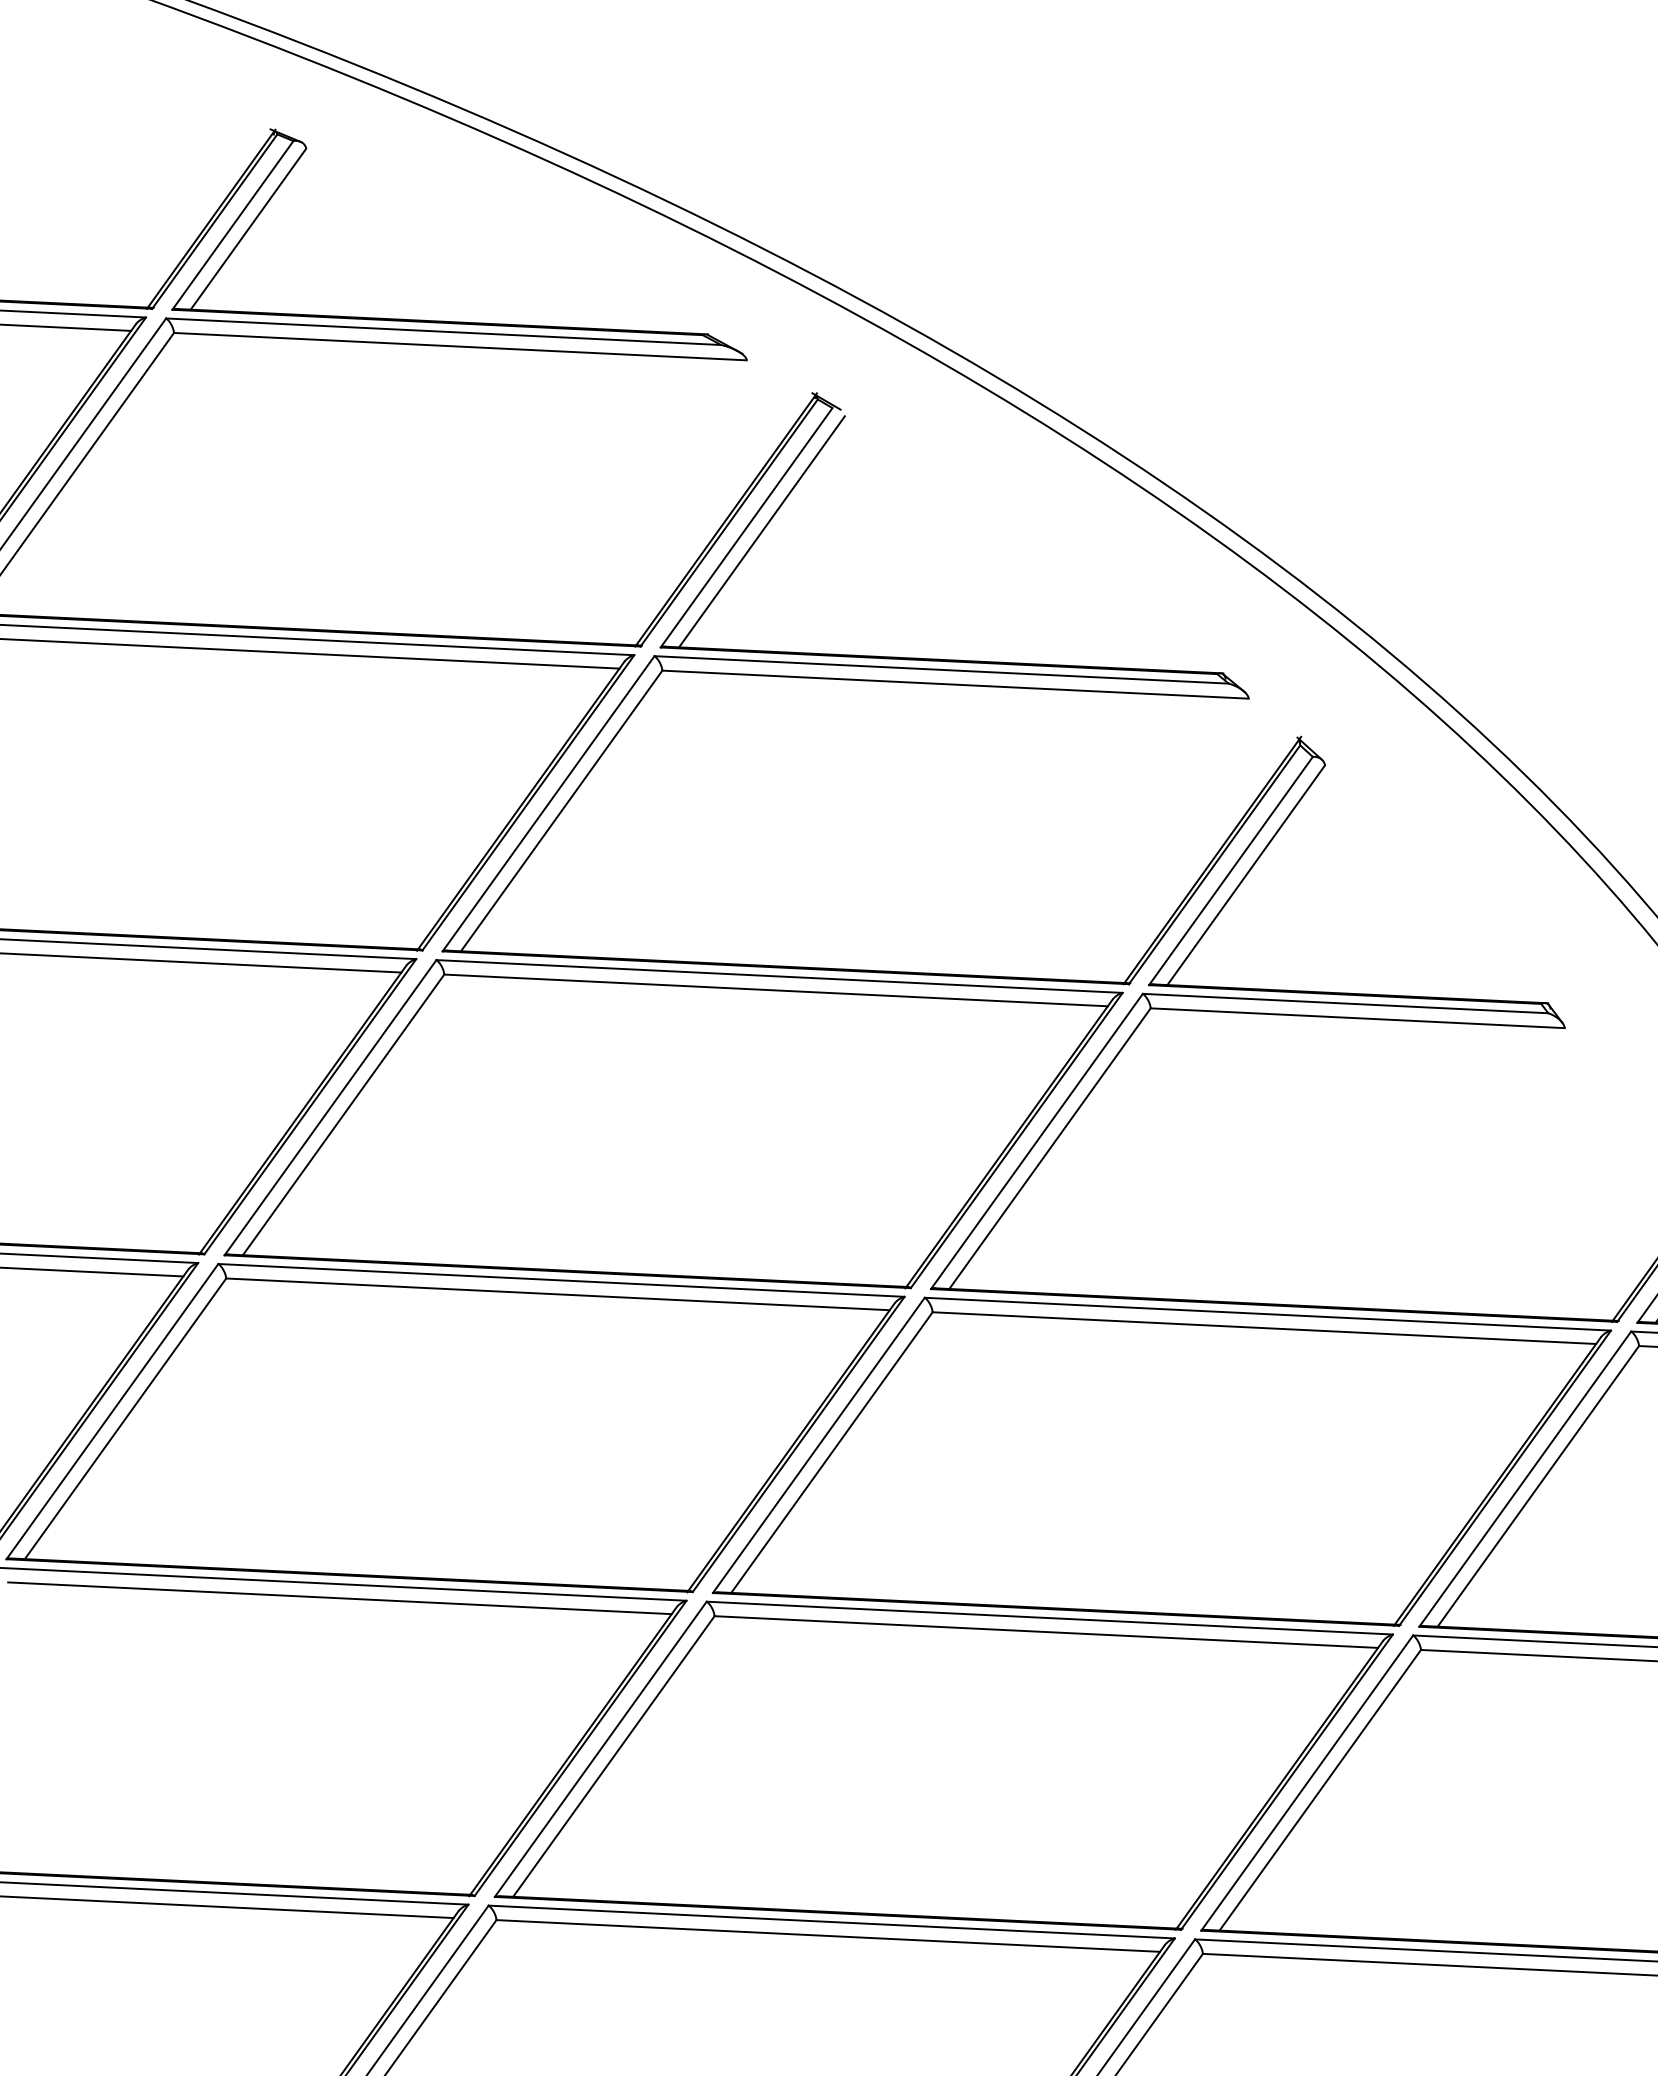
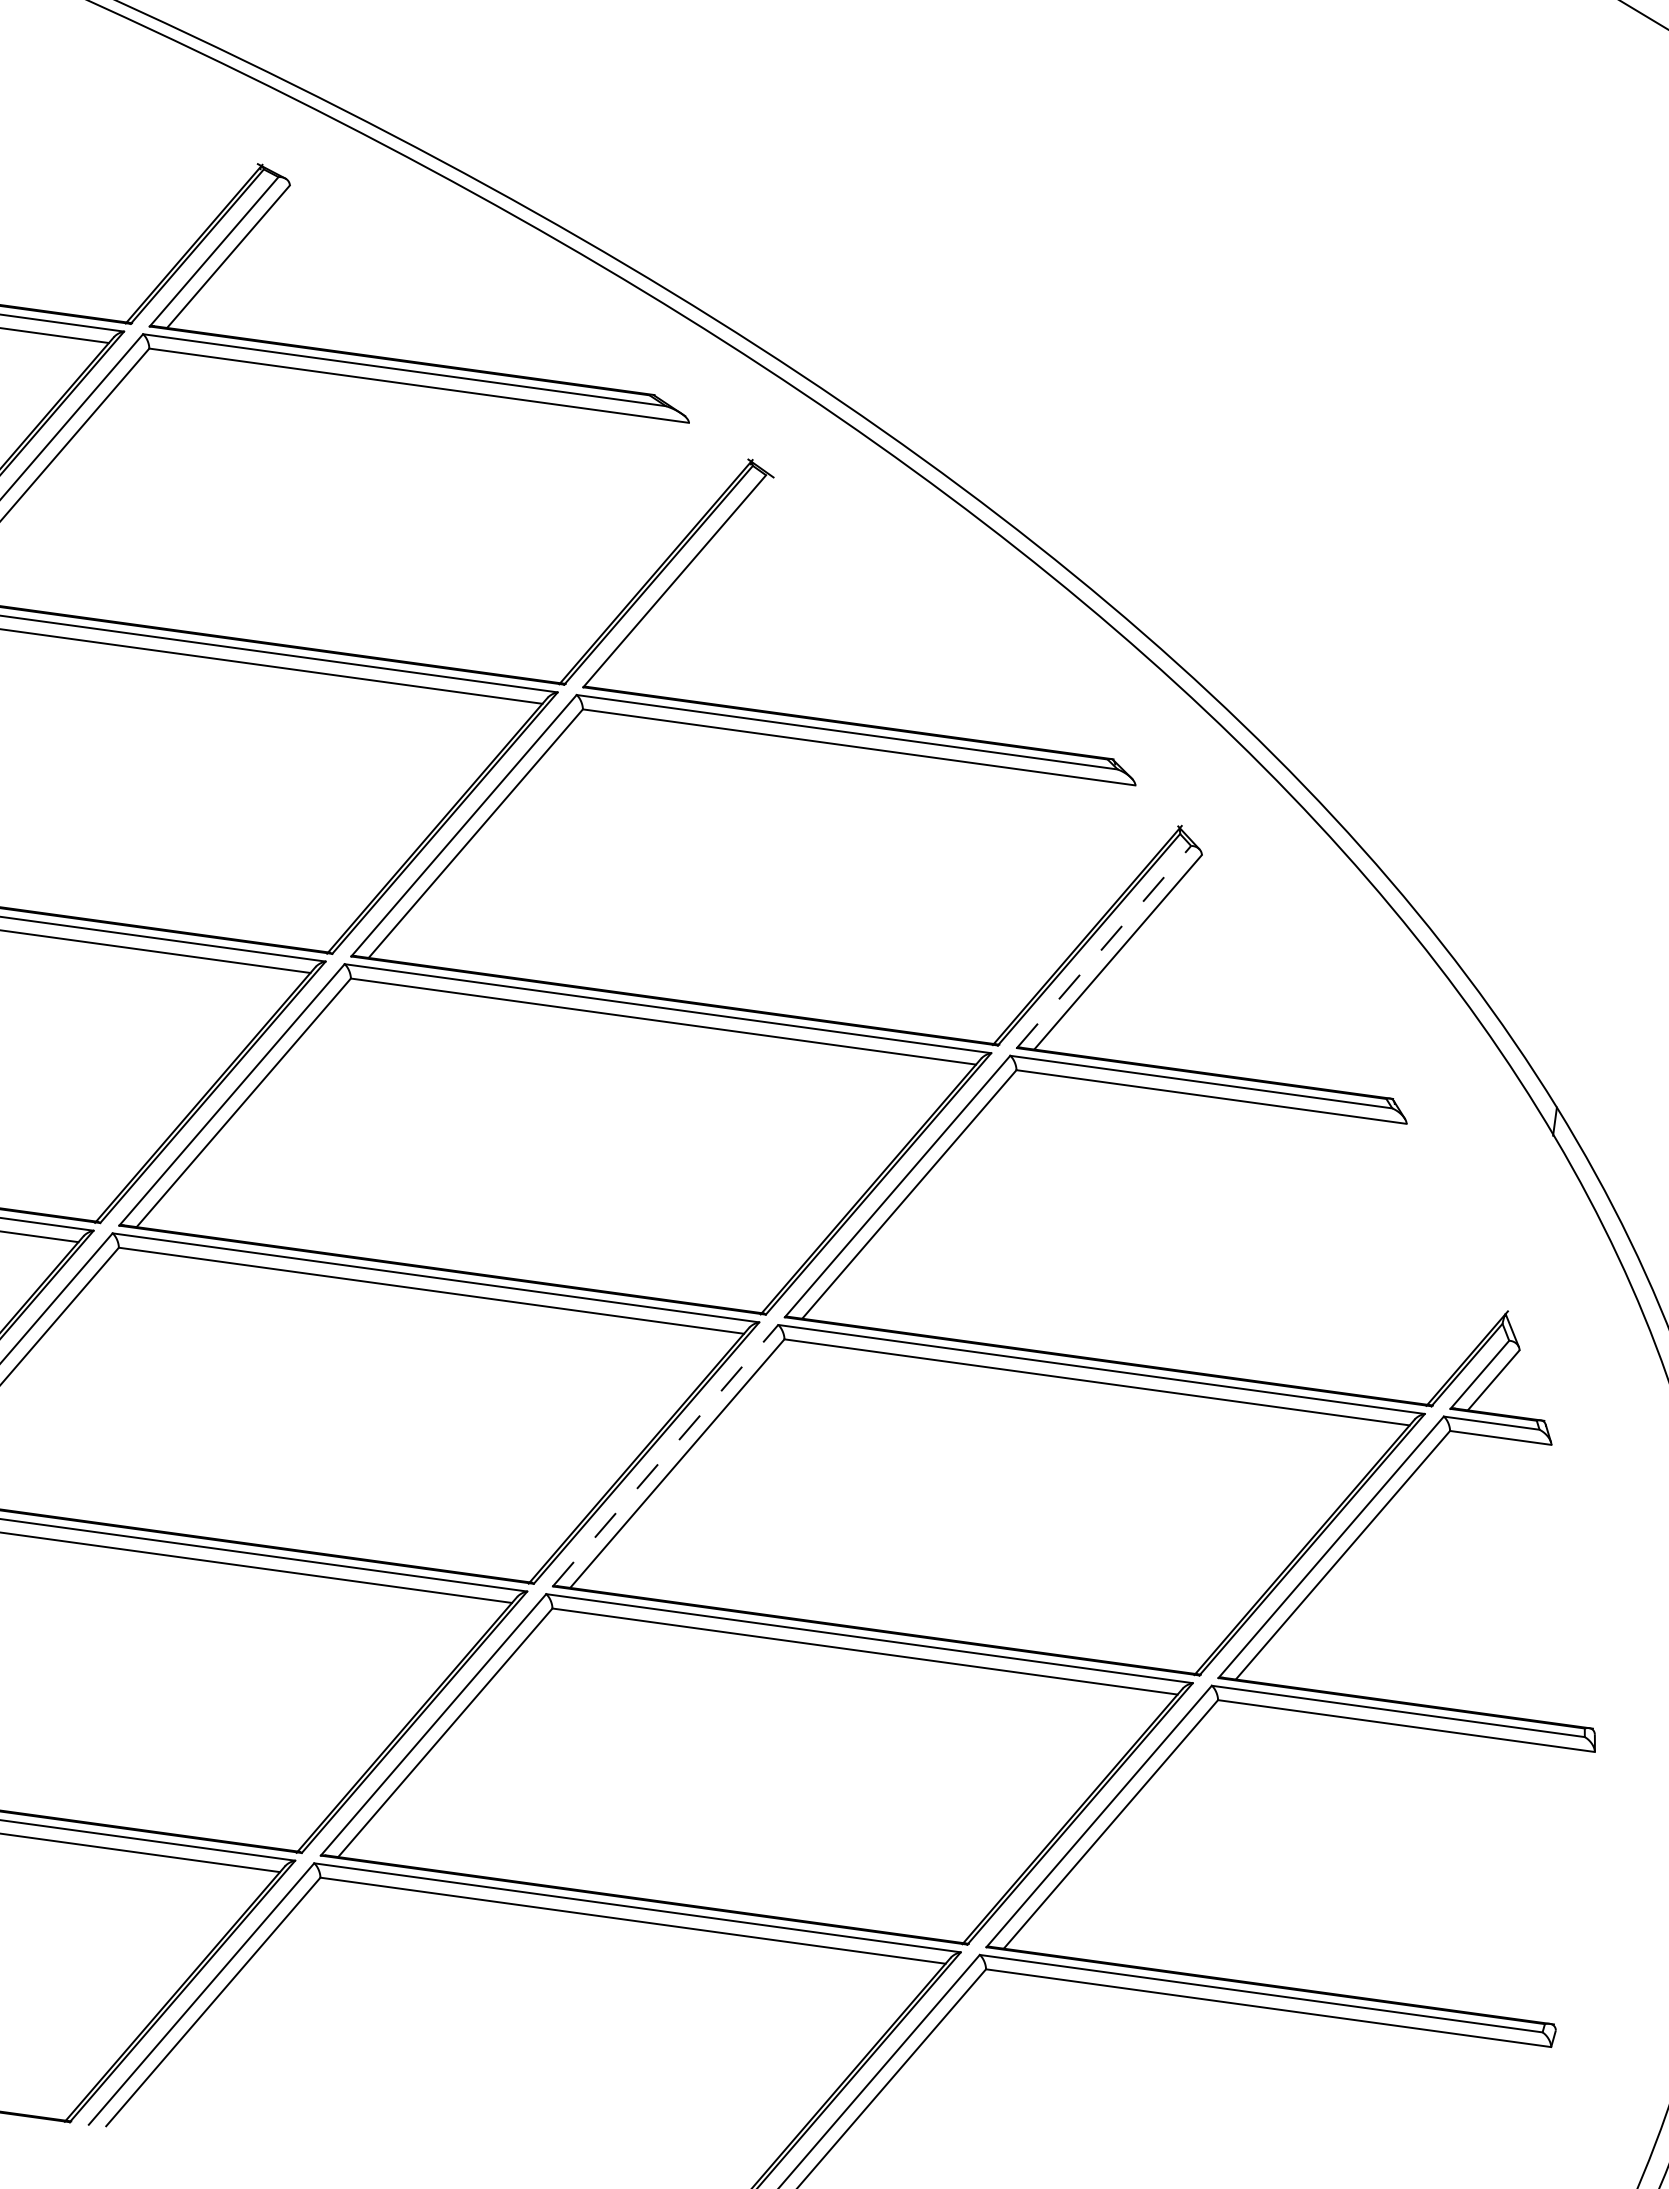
line: (761, 531) -> (688, 586), removed
line: (1231, 870) -> (1104, 946), solid -> dashed
line: (818, 1445) -> (665, 1455), solid -> dashed

